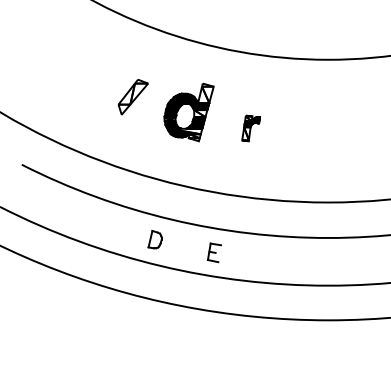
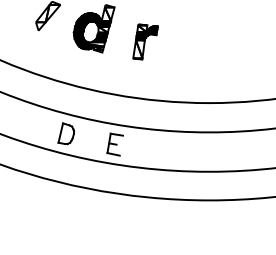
part: (250, 128) -> (144, 41), size x1.67
part: (154, 239) -> (65, 133), size x1.43
part: (214, 252) -> (115, 144), size x1.43

